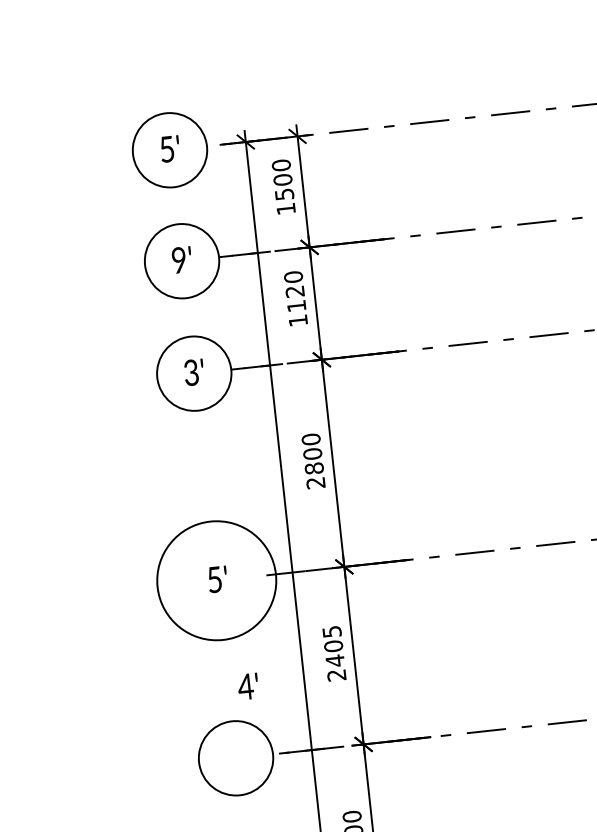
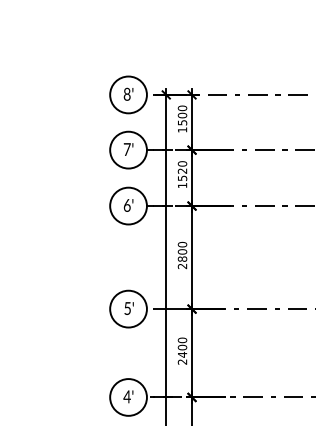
text: (165, 147) -> (126, 93), 5' -> 8'
text: (177, 260) -> (126, 149), 9' -> 7'
text: (296, 306) -> (182, 178), 1120 -> 1520
text: (190, 372) -> (126, 205), 3' -> 6'
circle: (216, 579) -> (128, 308), size x0.62
text: (332, 632) -> (182, 340), 2405 -> 2400
text: (248, 685) -> (128, 396), moved

